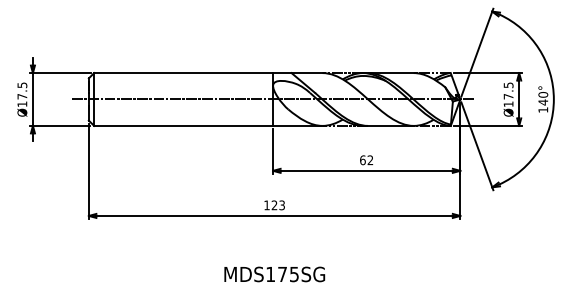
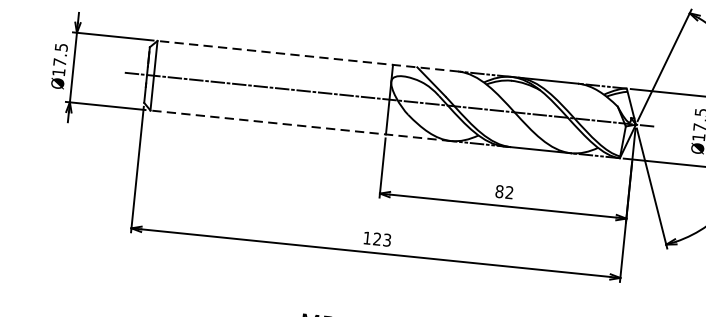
line: (208, 73) -> (307, 56), solid -> dashed
line: (208, 125) -> (301, 125), solid -> dashed
text: (362, 159) -> (499, 190), 62 -> 82

